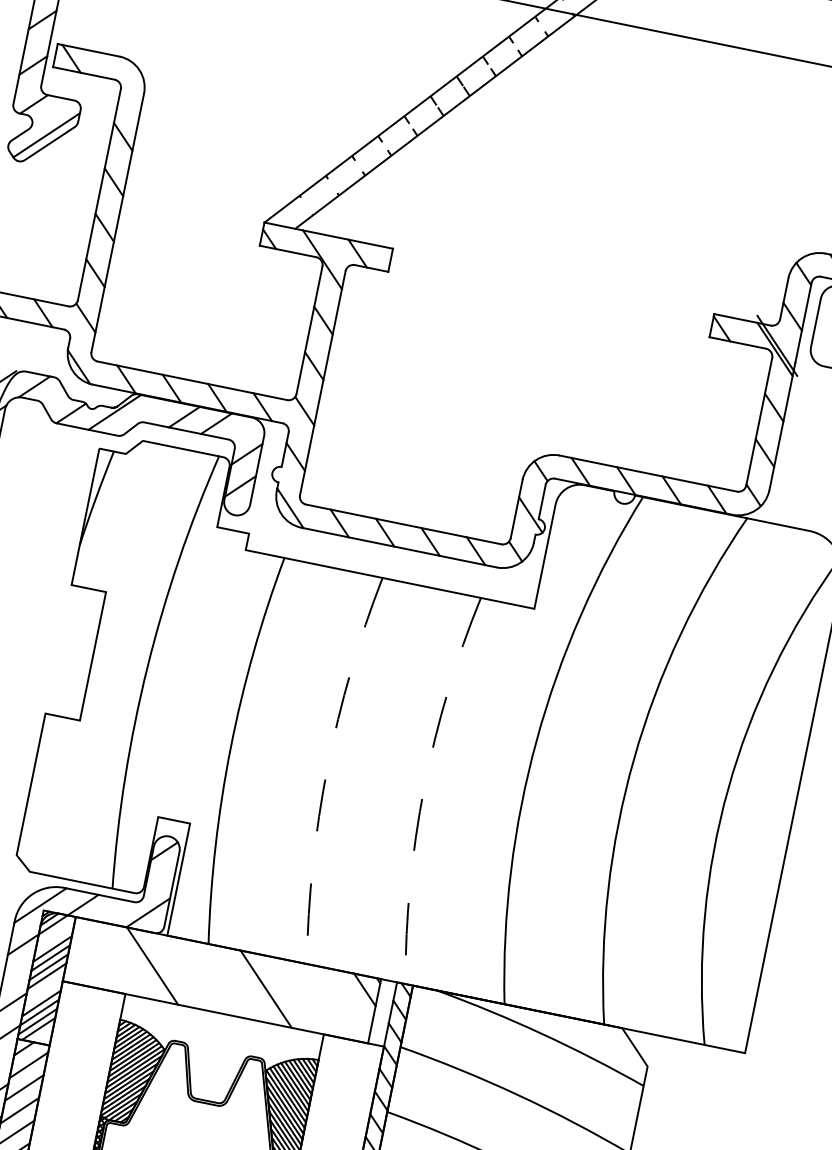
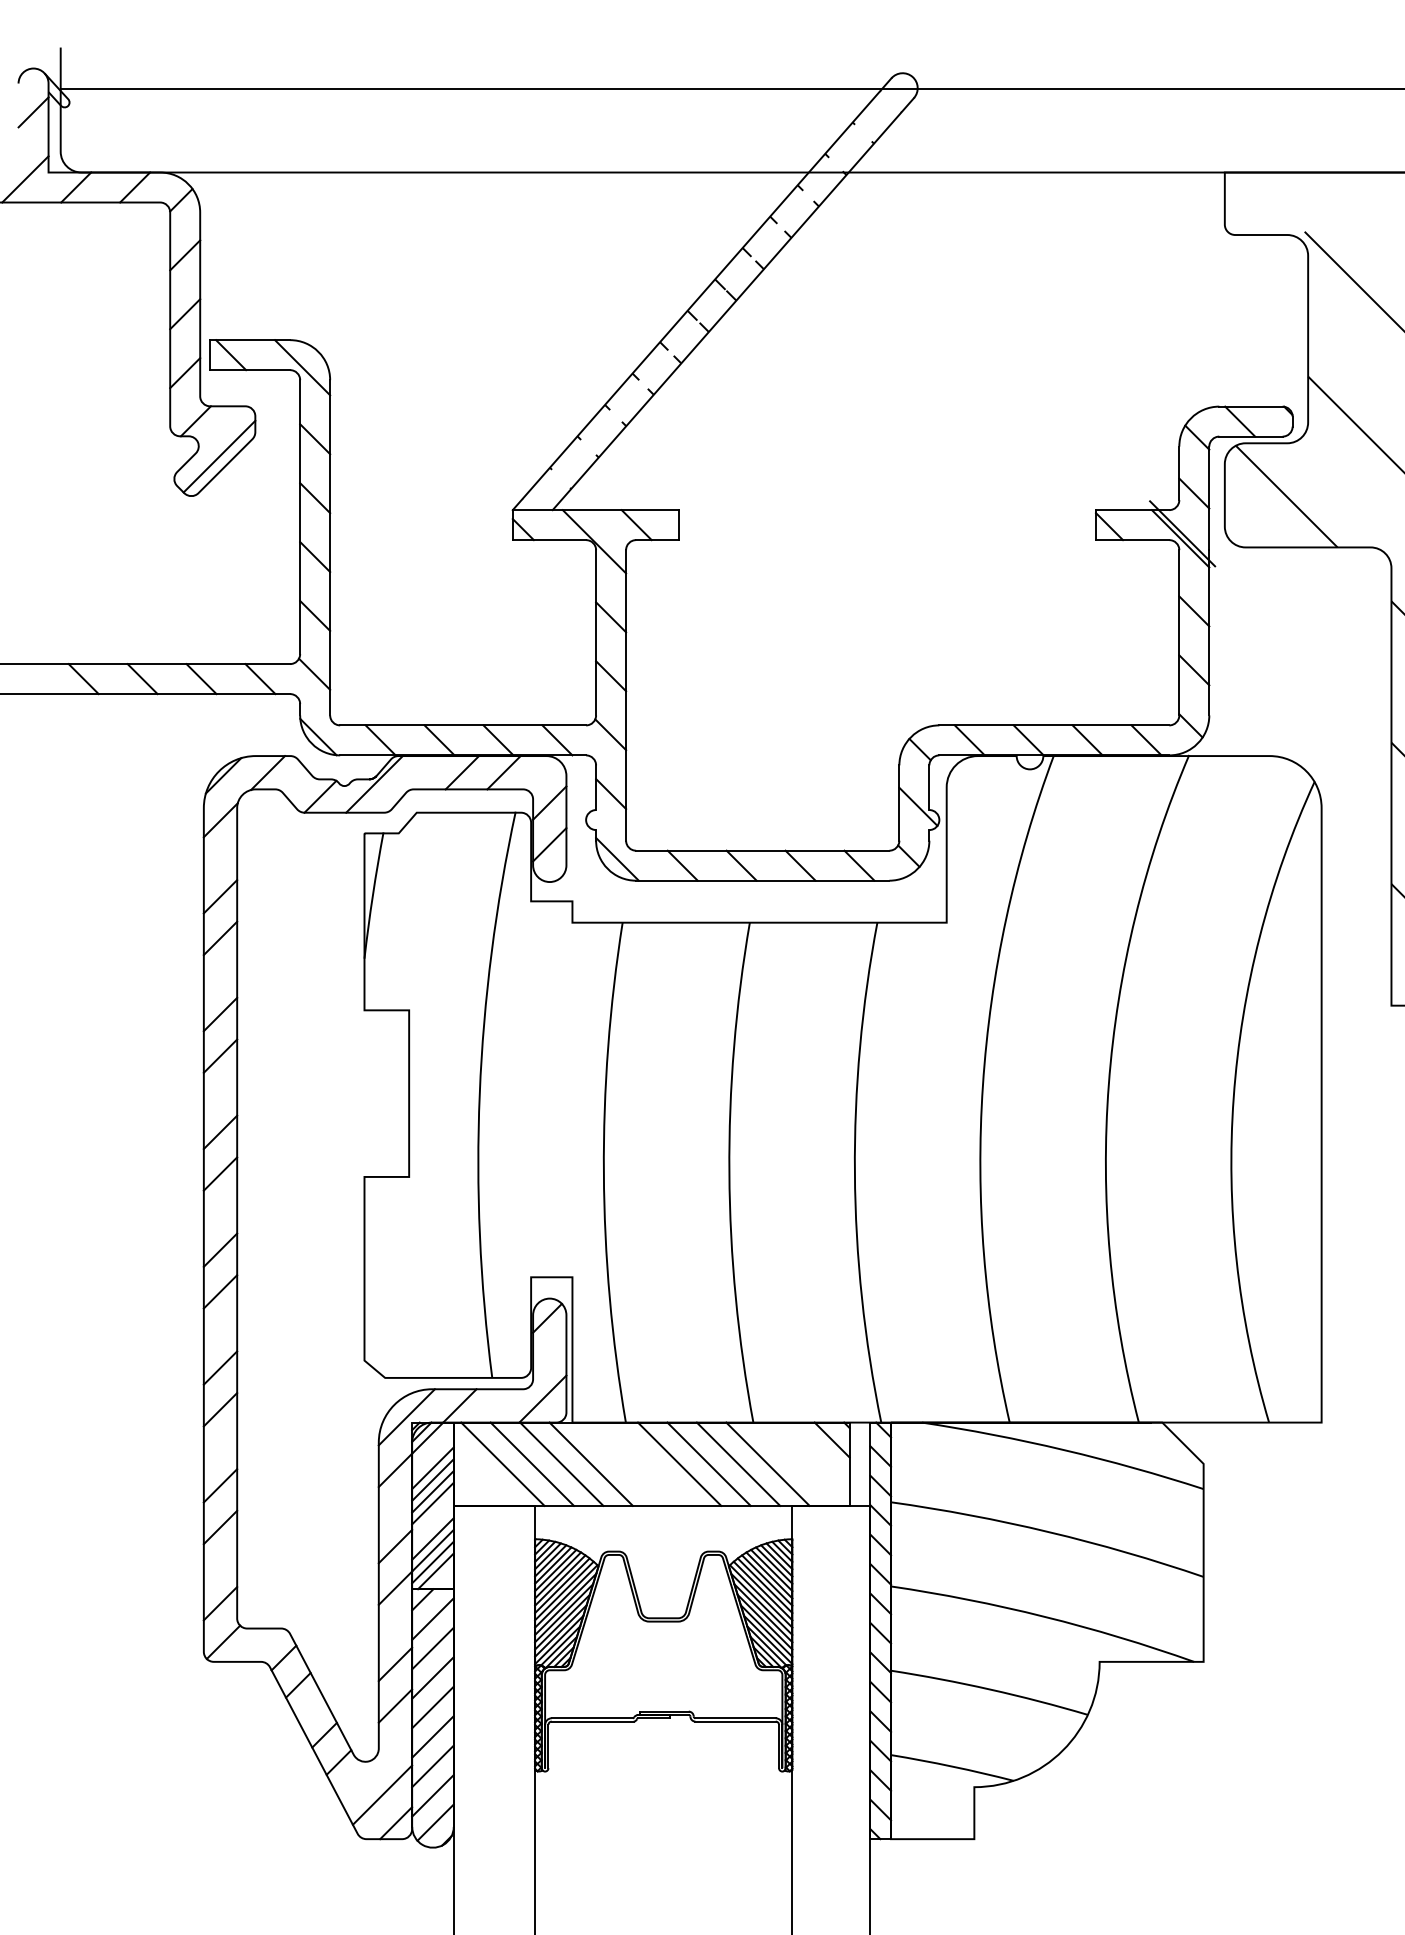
line: (124, 79) -> (302, 367), added
arc: (327, 767) -> (729, 1172), dashed -> solid
arc: (424, 787) -> (854, 1172), dashed -> solid
line: (106, 956) -> (502, 1463), added
line: (130, 960) -> (532, 1463), added
line: (174, 970) -> (590, 1463), added
line: (243, 983) -> (679, 1463), added
line: (288, 993) -> (738, 1463), added
line: (311, 997) -> (767, 1463), added

